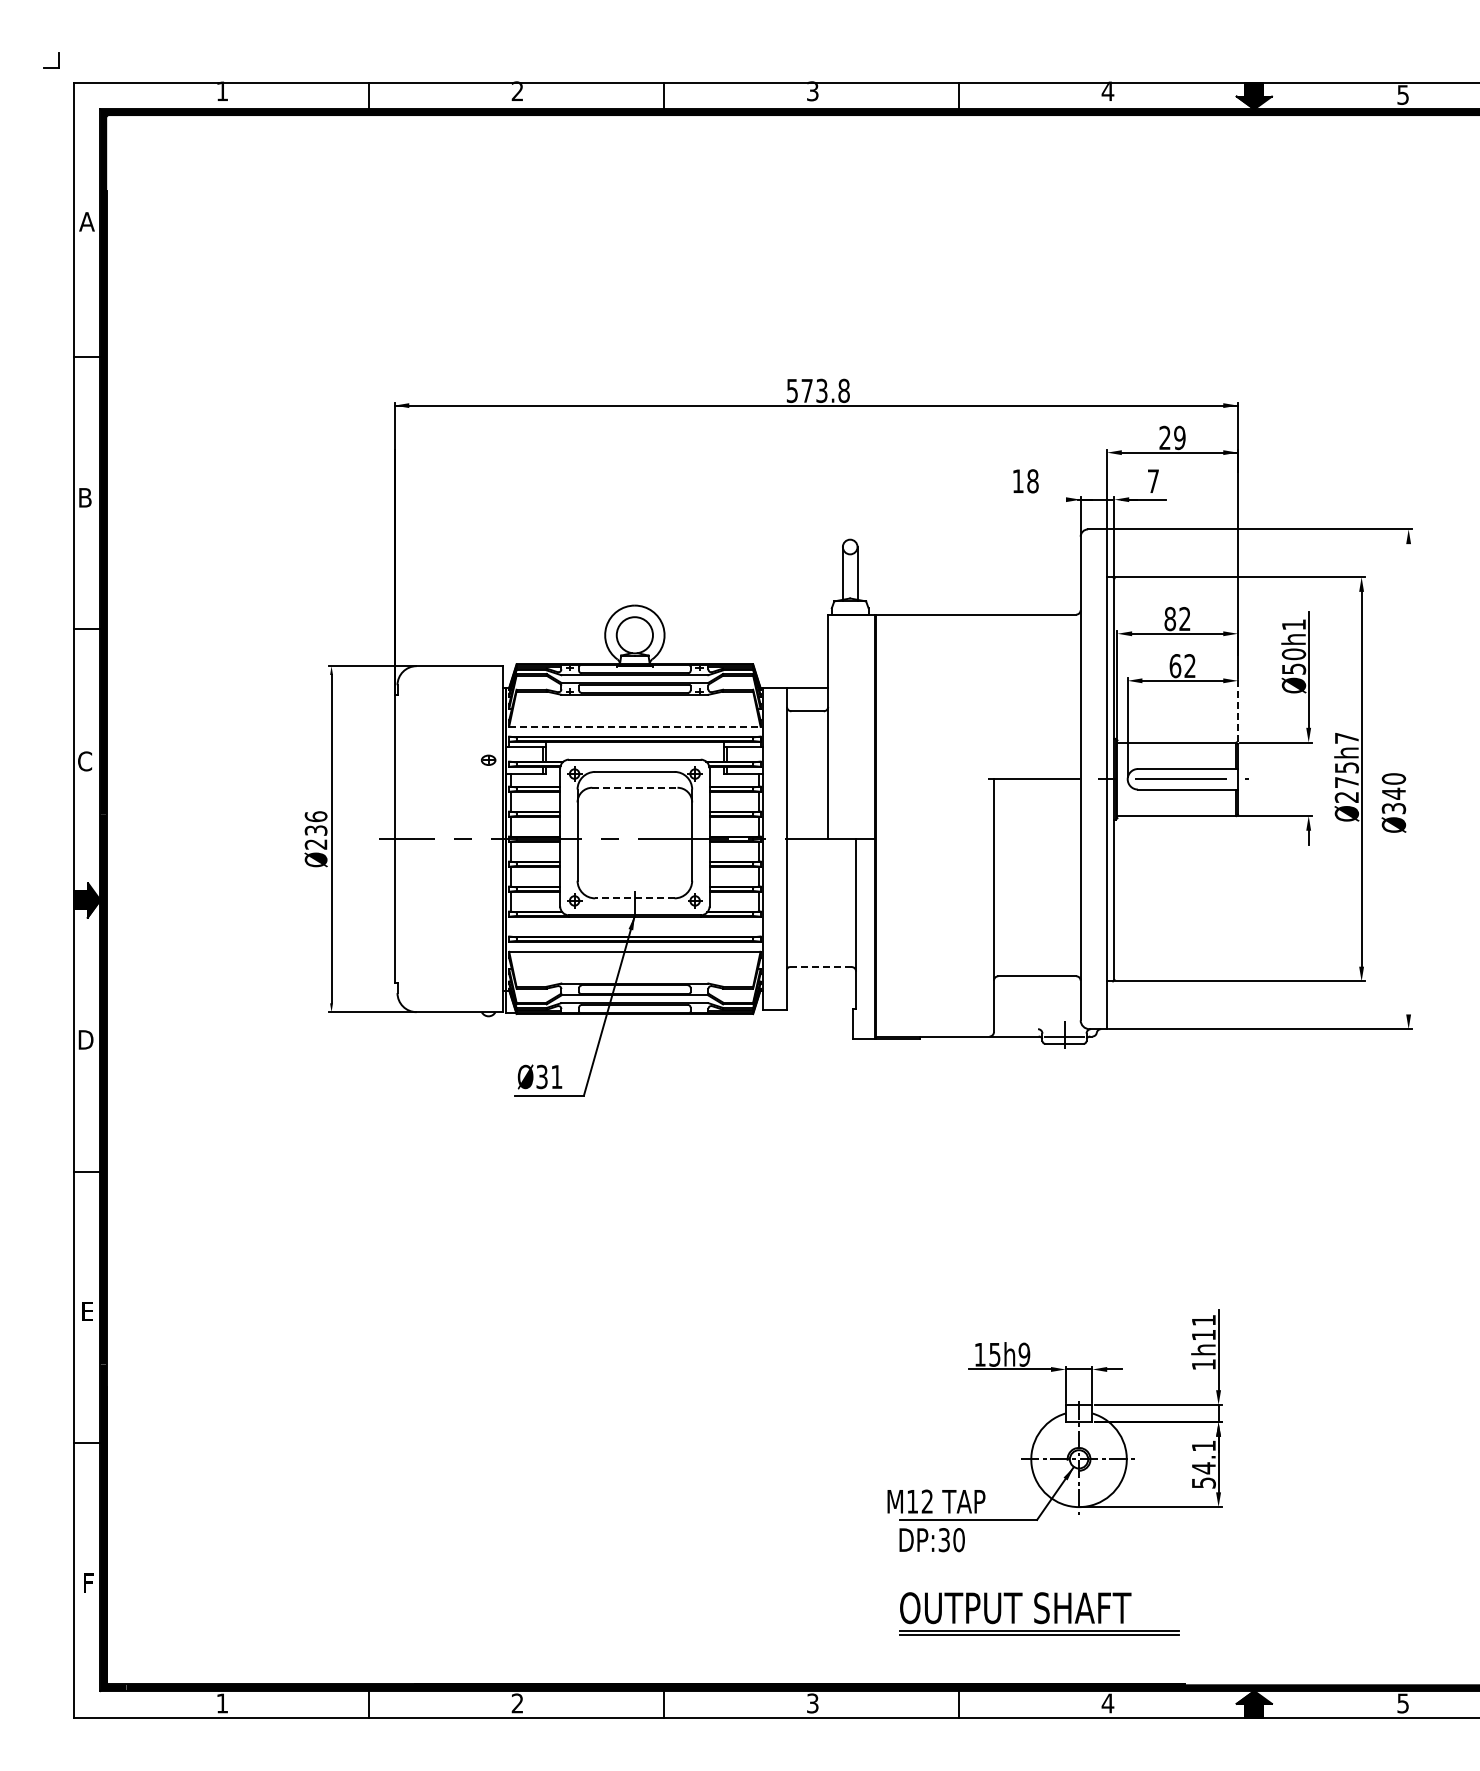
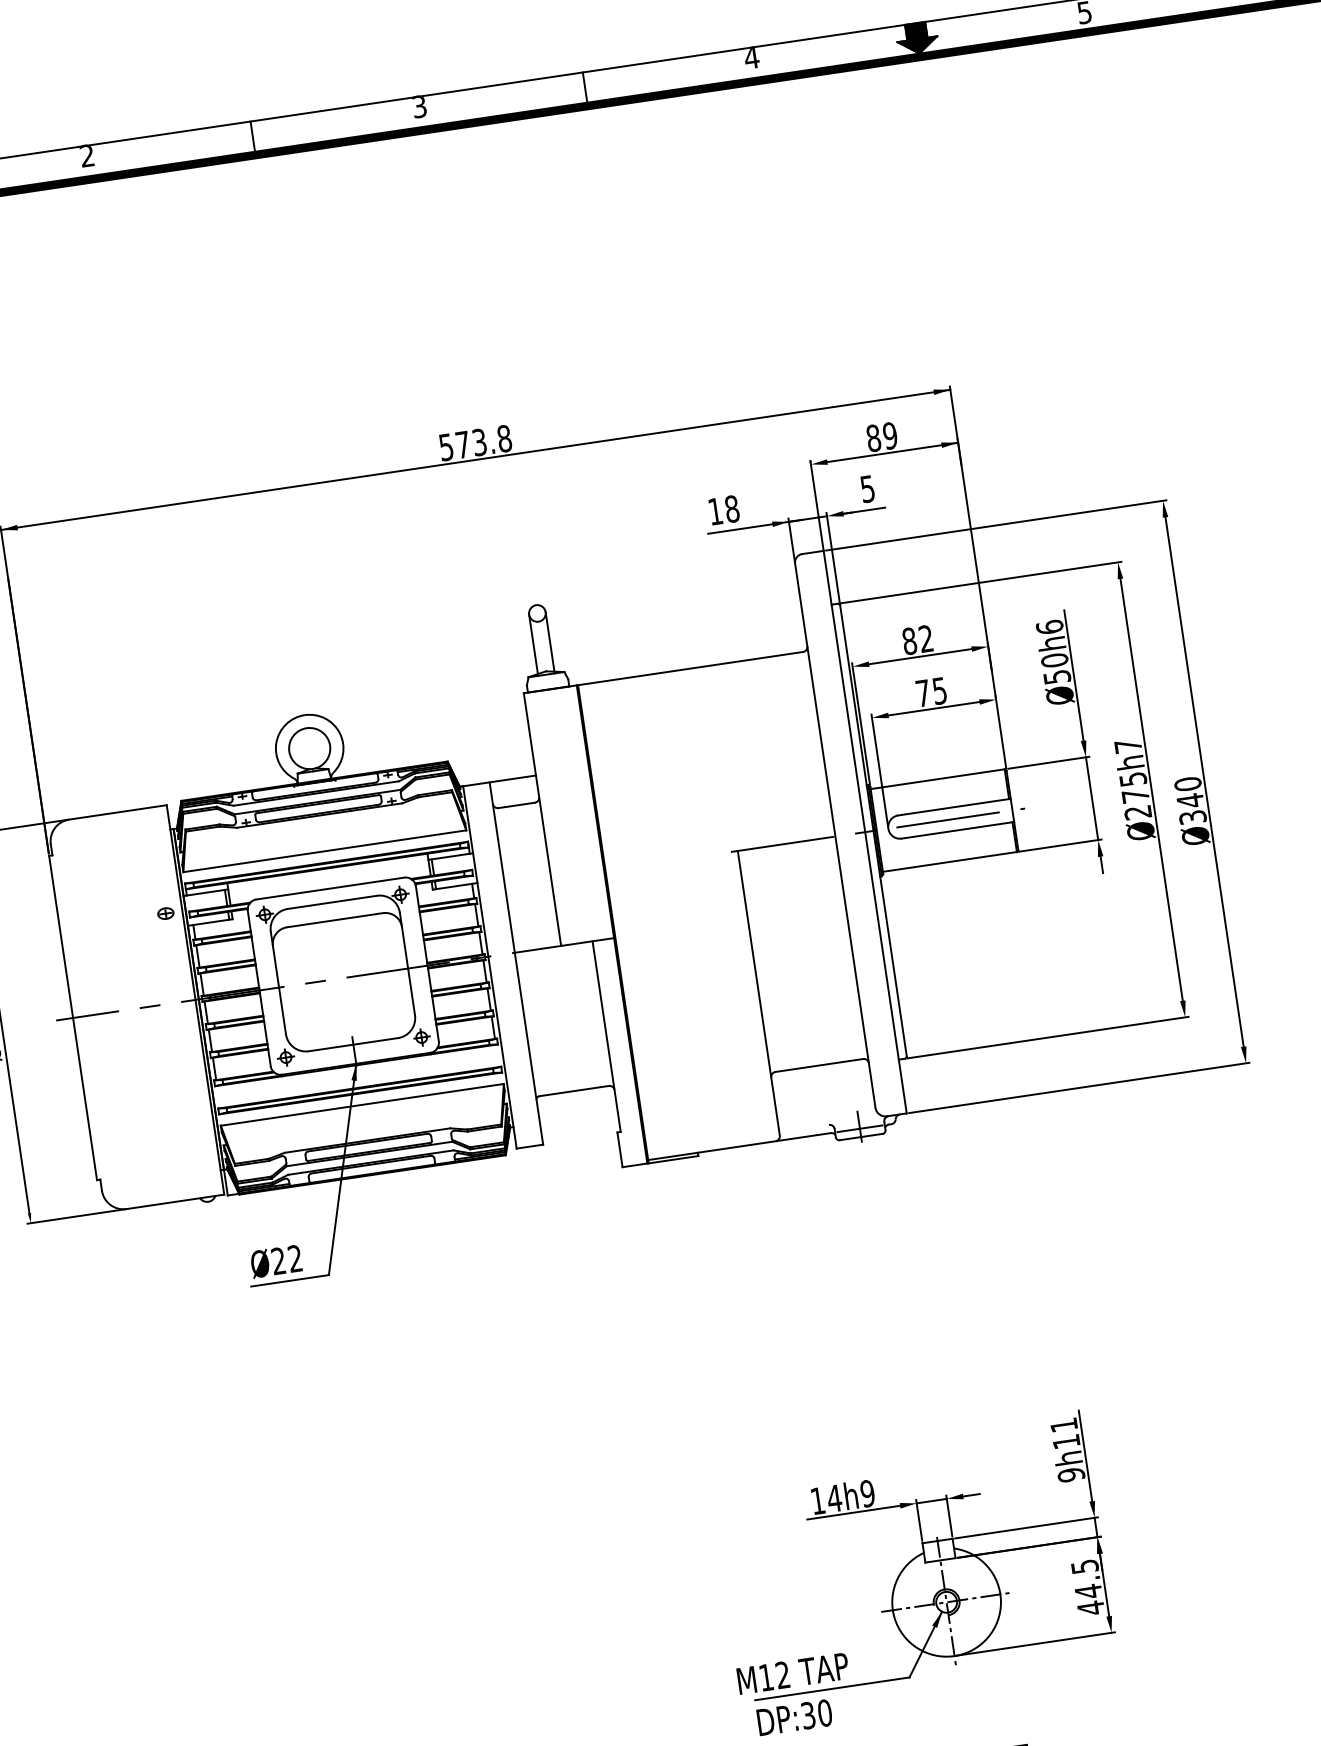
text: (1164, 437) -> (872, 437), 29 -> 89
text: (1152, 481) -> (866, 489), 7 -> 5
line: (1036, 499) -> (739, 528), added
text: (1293, 624) -> (1049, 626), Ø50h1 -> Ø50h6
text: (1182, 666) -> (931, 692), 62 -> 75
line: (1237, 709) -> (1000, 731), dashed -> solid
line: (634, 726) -> (324, 851), dashed -> solid
line: (1308, 779) -> (1091, 798), added
line: (1408, 779) -> (1204, 782), added
line: (634, 787) -> (334, 919), dashed -> solid
line: (634, 898) -> (353, 1044), dashed -> solid
line: (820, 967) -> (573, 1091), dashed -> solid
text: (549, 1076) -> (286, 1259), Ø31 -> Ø22
text: (994, 1354) -> (834, 1498), 15 -> 14
text: (1203, 1364) -> (1070, 1474), 1h11 -> 9h11
text: (1203, 1464) -> (1087, 1587), 54.1 -> 44.5

